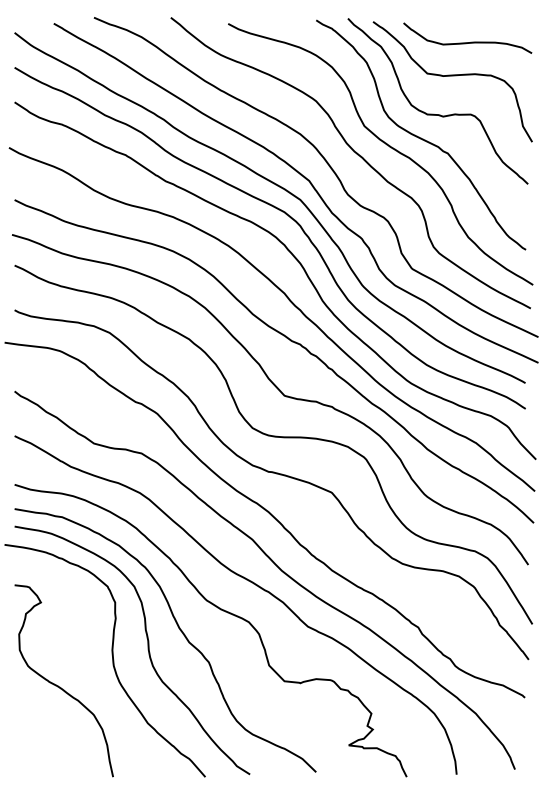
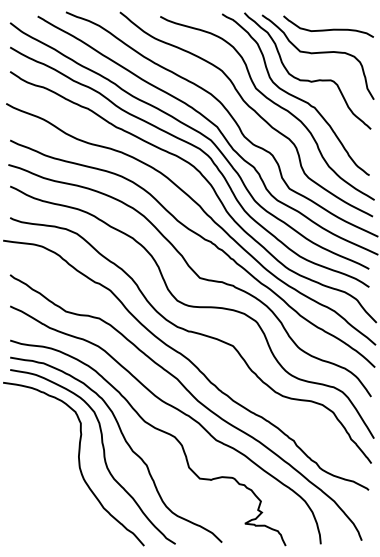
curve: (59, 685) -> (41, 481), removed

